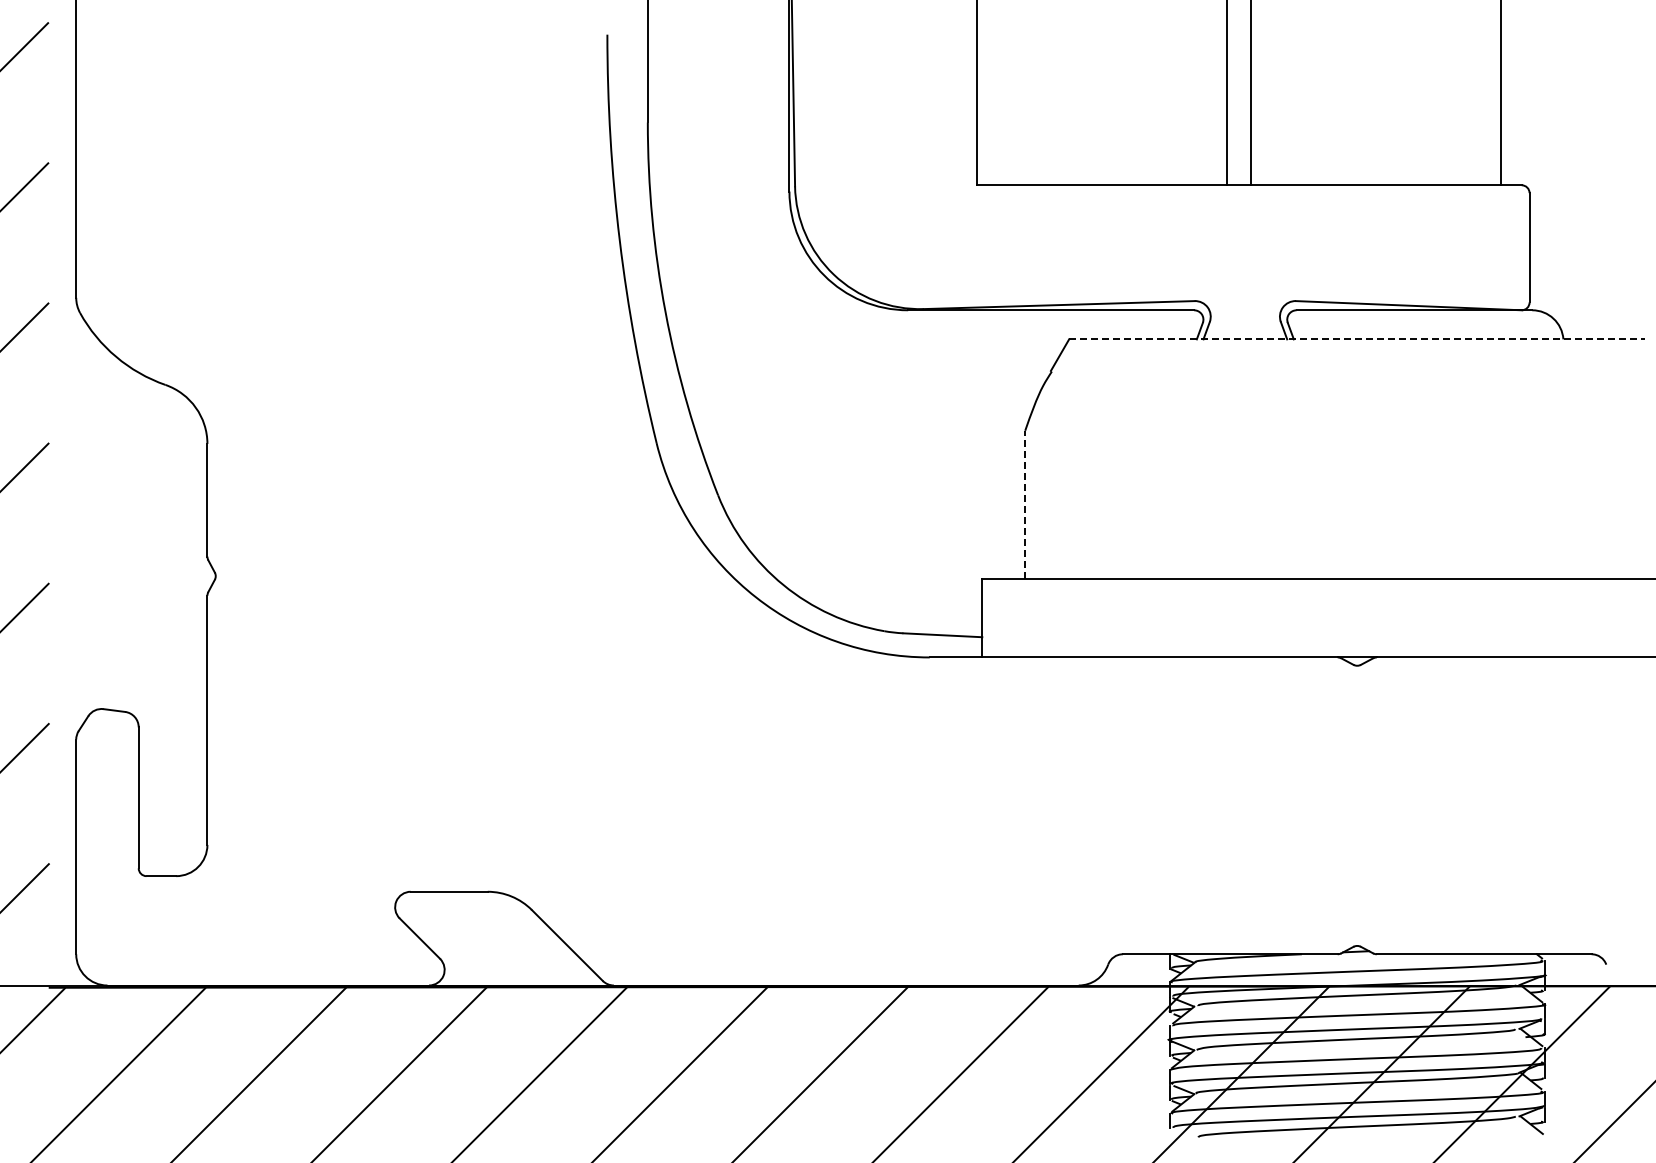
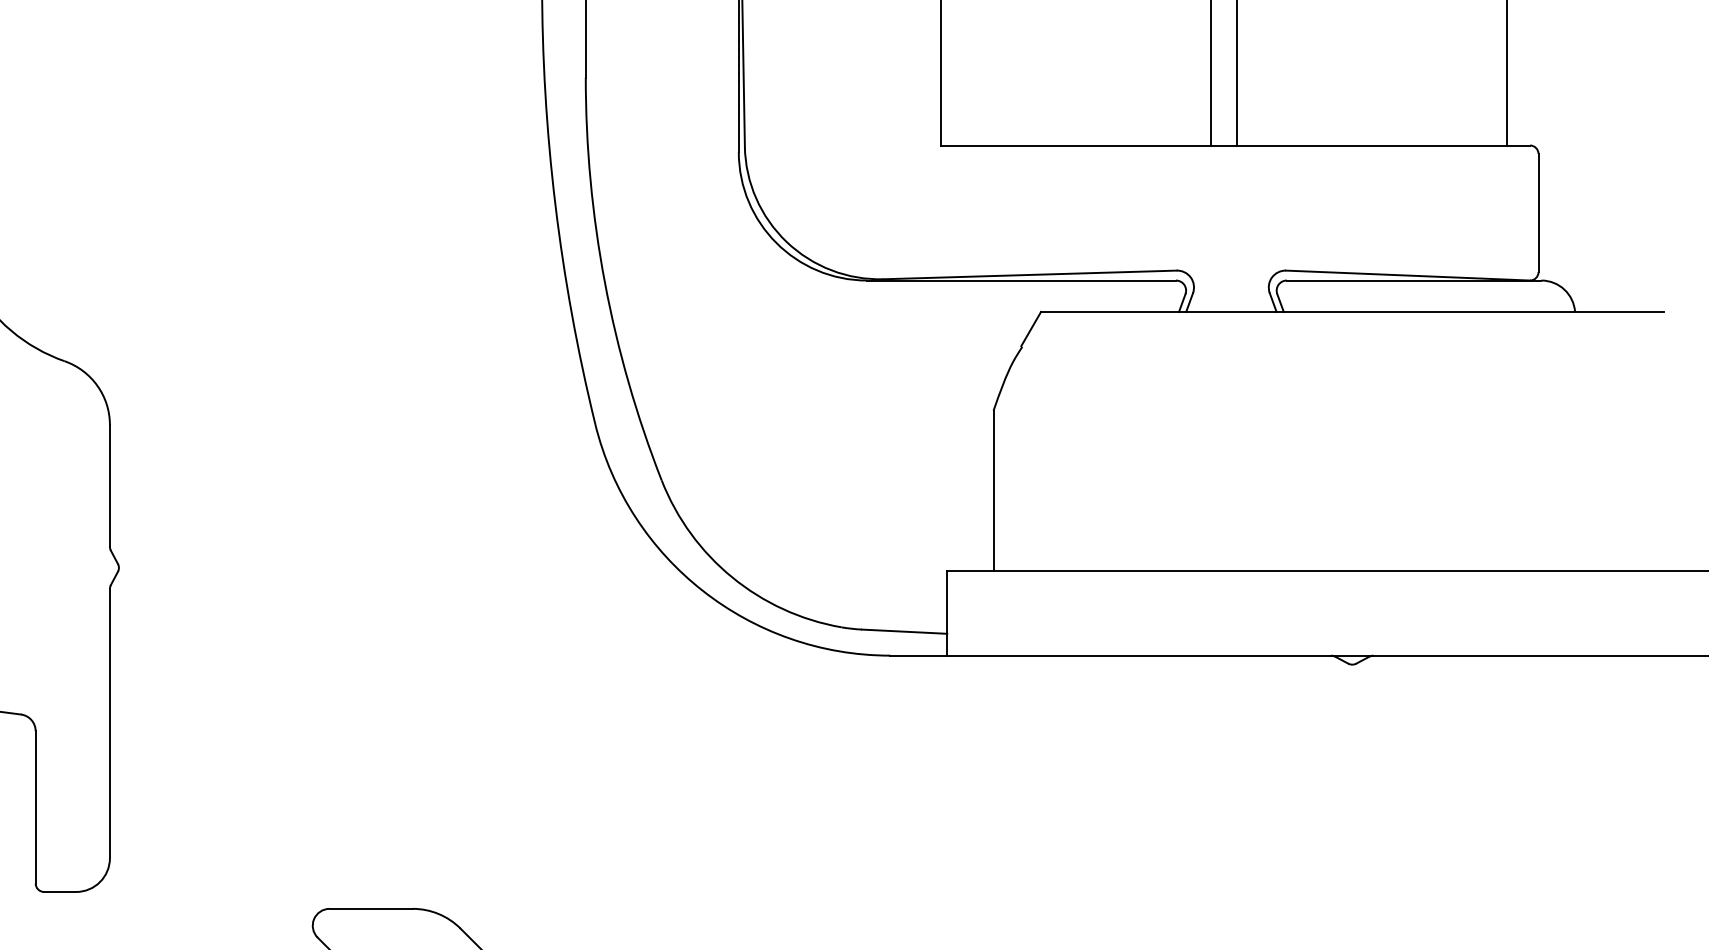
line: (1357, 339) -> (1352, 312), dashed -> solid
line: (1025, 504) -> (993, 490), dashed -> solid

